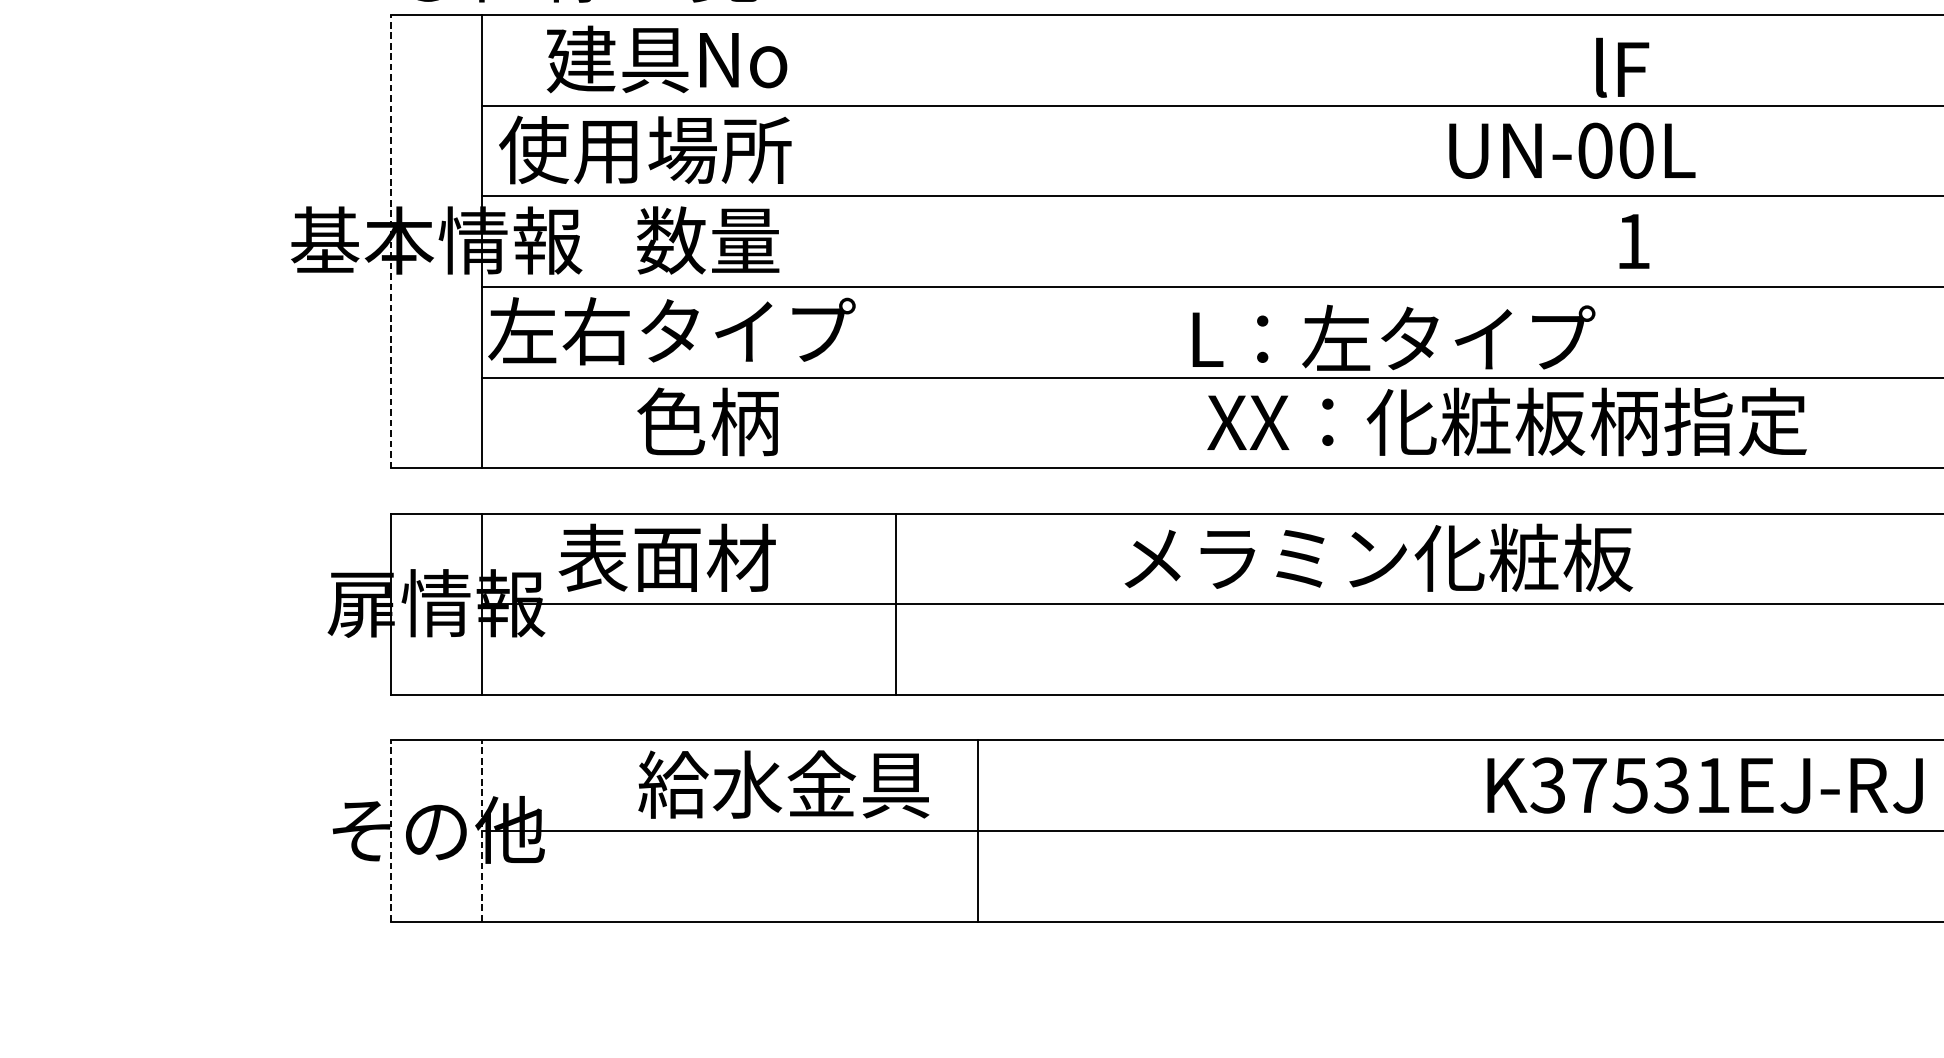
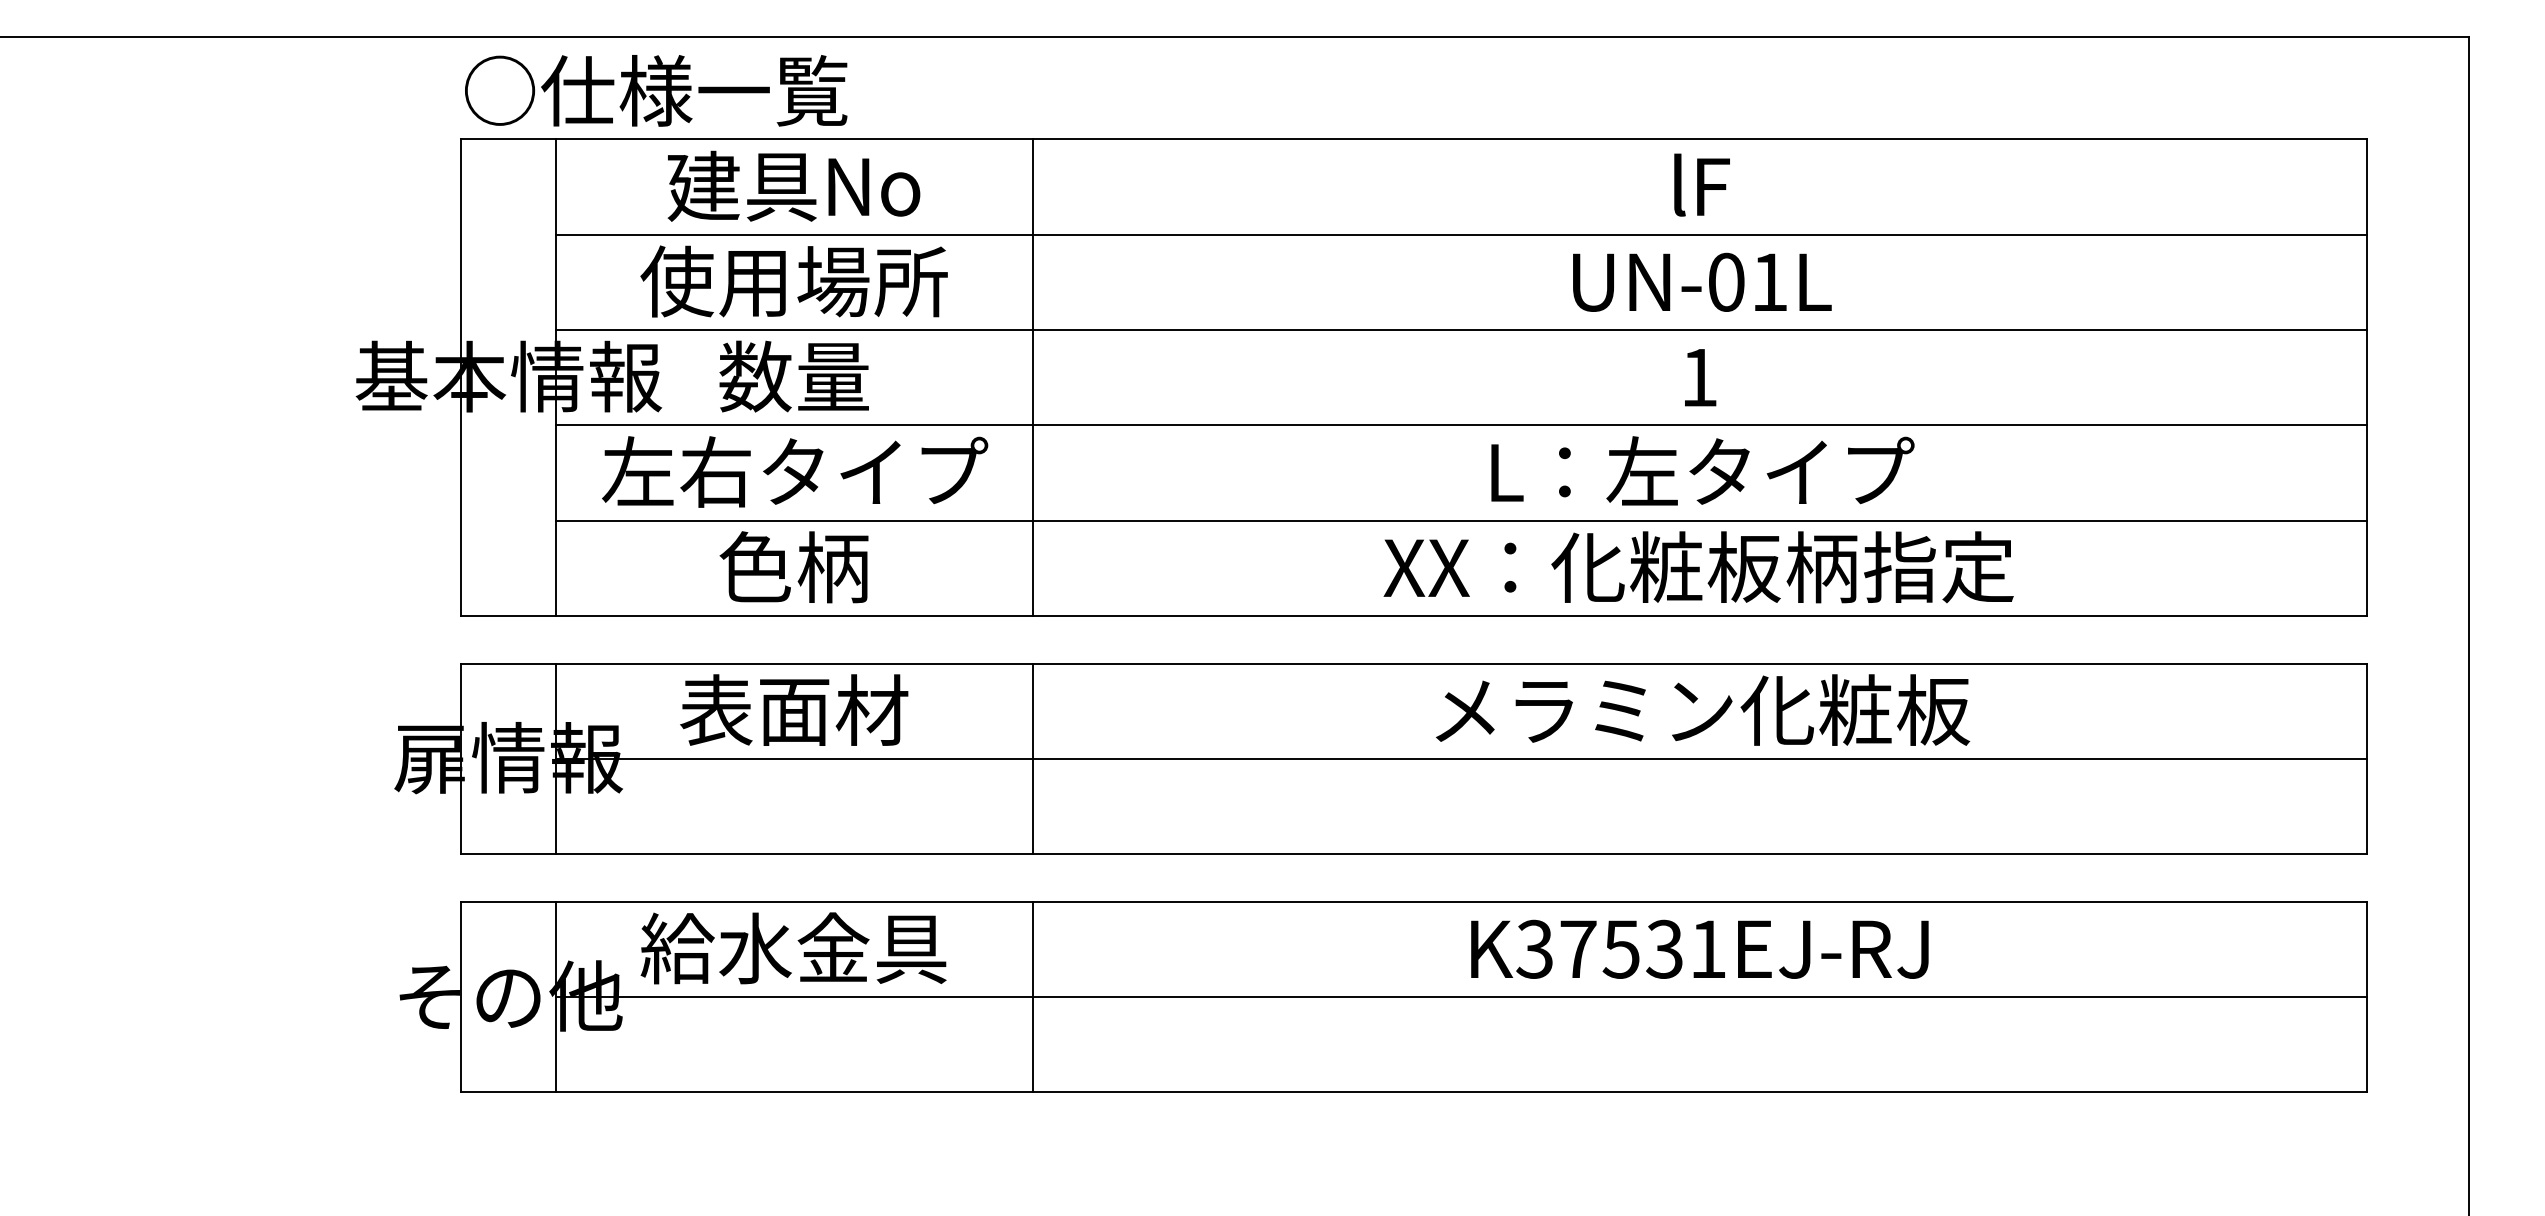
text: (666, 58) -> (793, 185), moved
text: (1622, 67) -> (1701, 184), moved
text: (644, 149) -> (793, 281), moved
text: (1636, 149) -> (1769, 281), UN-00L -> UN-01L
line: (391, 241) -> (461, 377), dashed -> solid
line: (934, 241) -> (1032, 377), added
text: (1634, 241) -> (1700, 377), moved
text: (672, 330) -> (795, 471), moved
text: (1393, 337) -> (1702, 470), moved
text: (1506, 422) -> (1698, 567), moved
text: (667, 557) -> (794, 709), moved
text: (1379, 557) -> (1703, 709), moved
line: (895, 603) -> (1032, 758), moved
text: (783, 784) -> (793, 948), moved
text: (1704, 784) -> (1699, 948), moved
line: (391, 830) -> (461, 996), dashed -> solid
line: (481, 830) -> (556, 996), dashed -> solid
line: (977, 830) -> (1032, 996), moved

